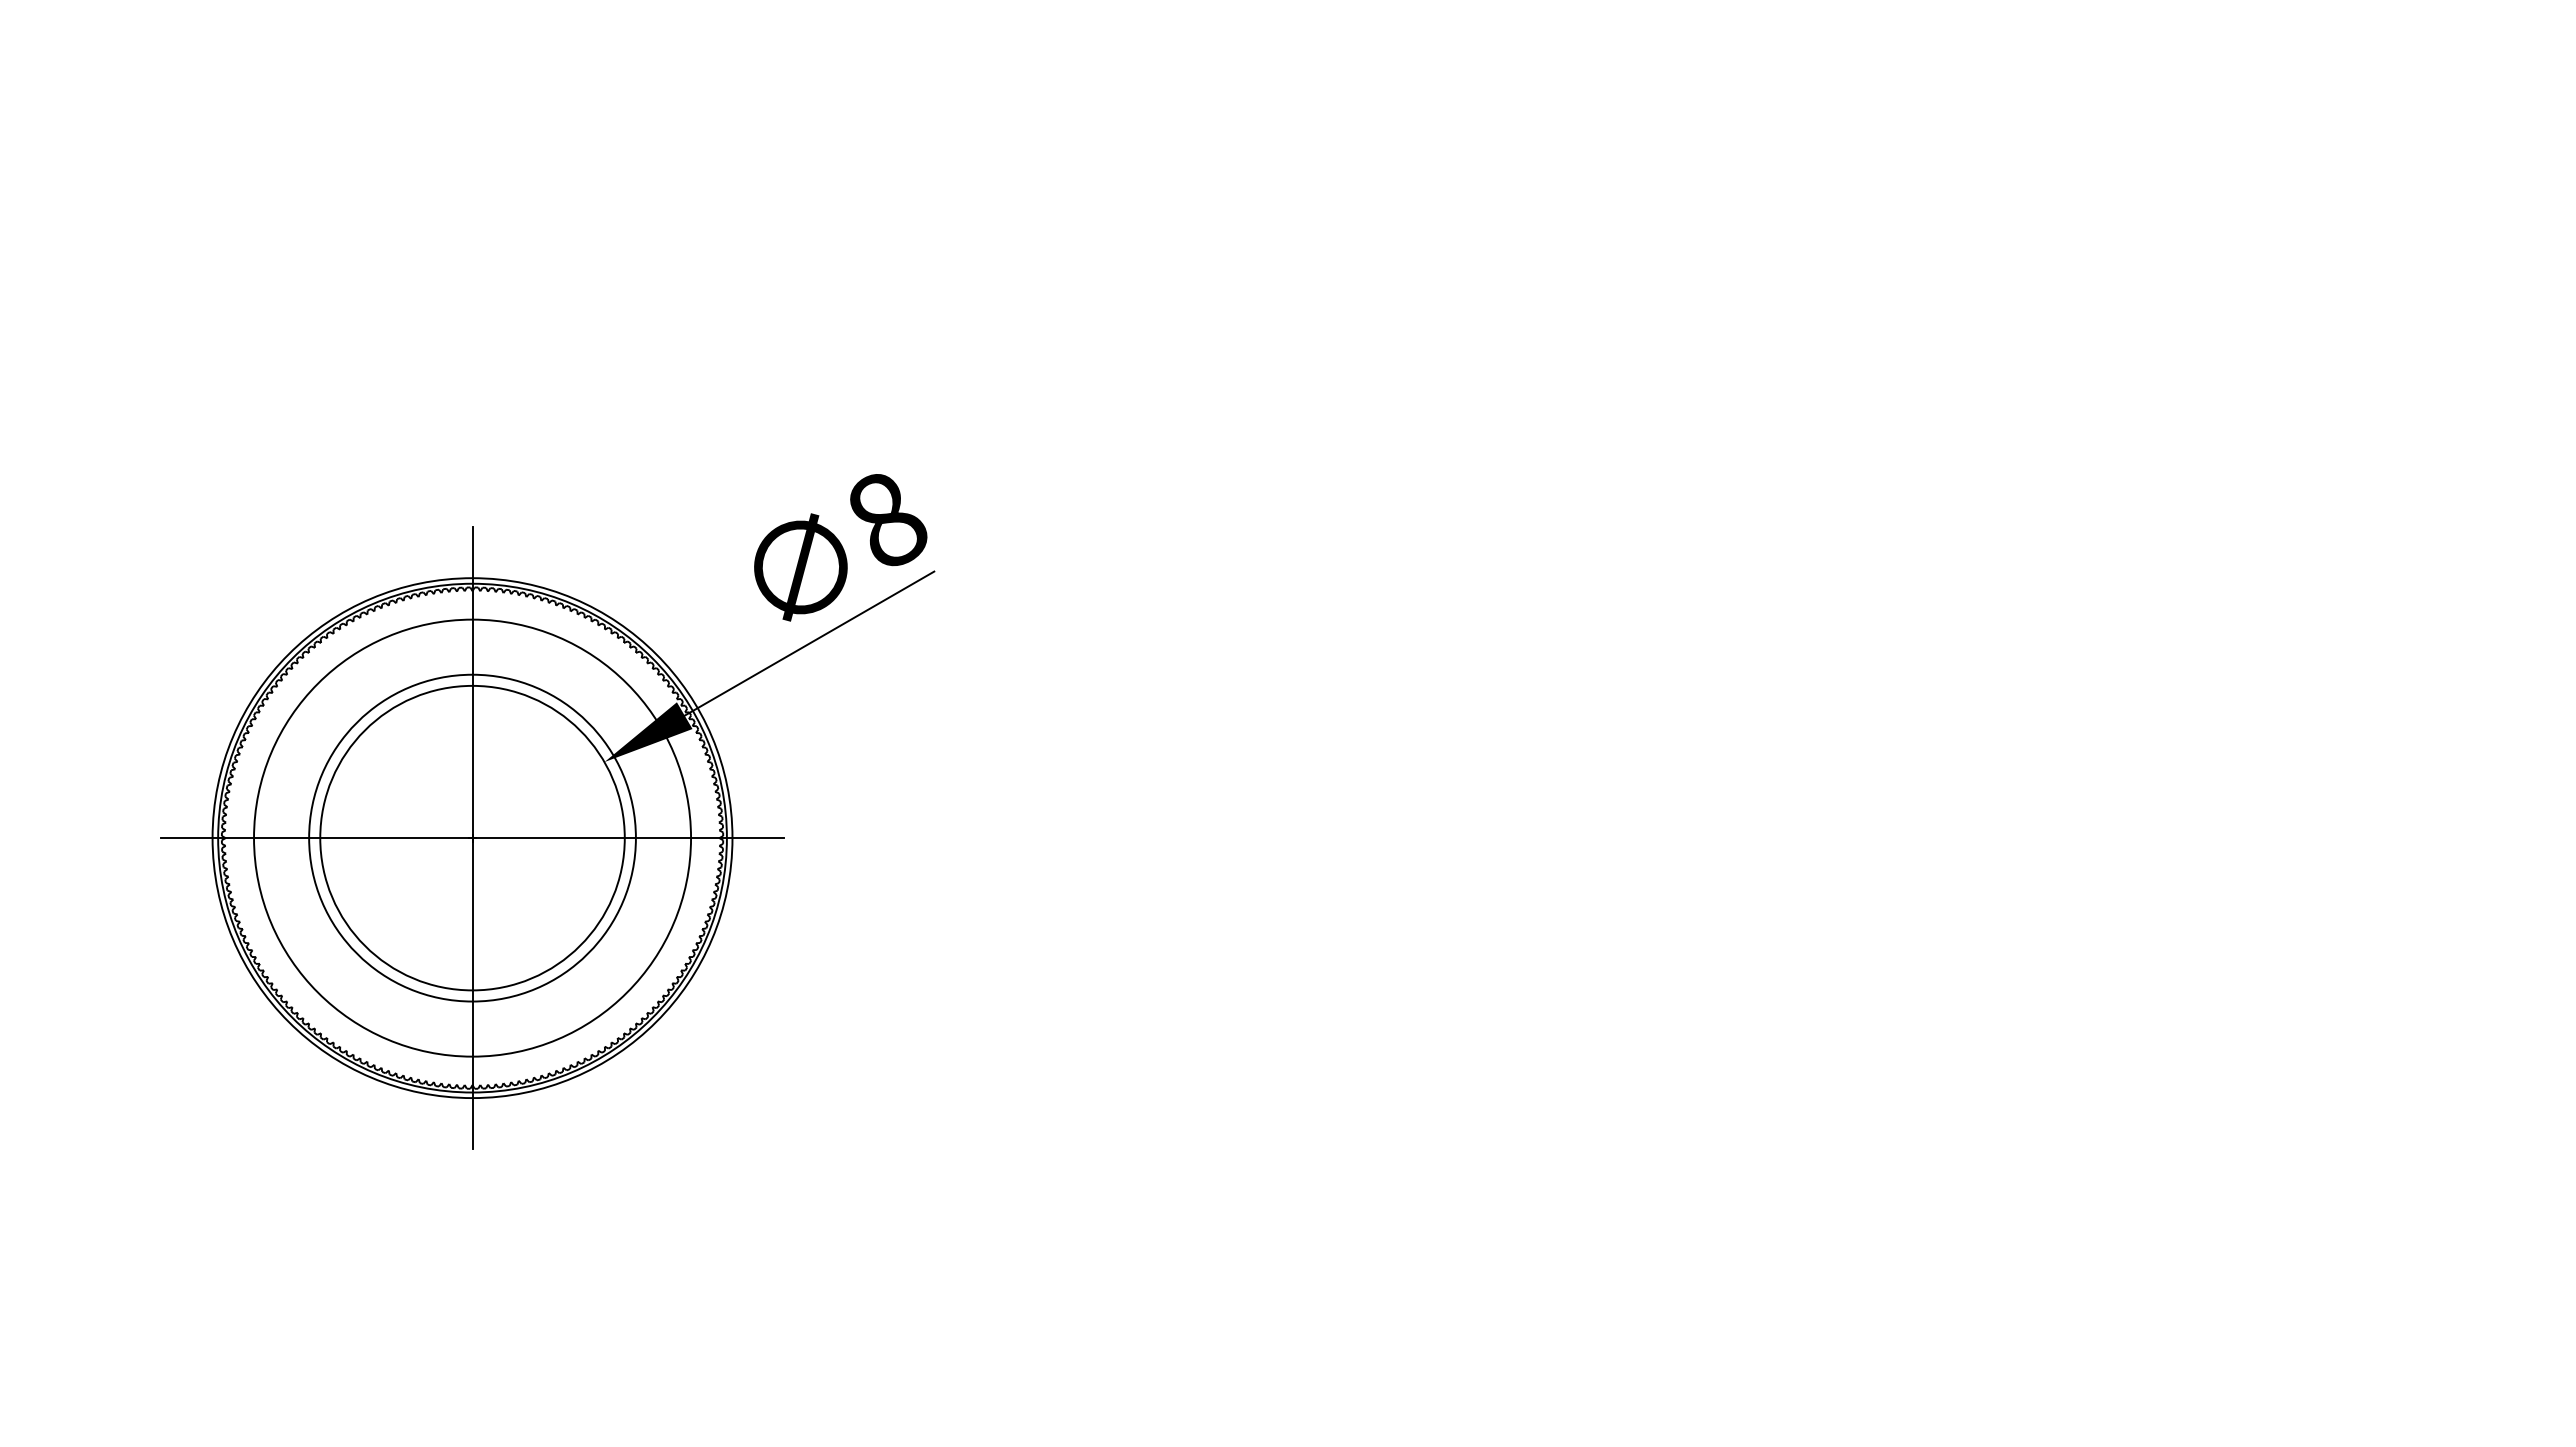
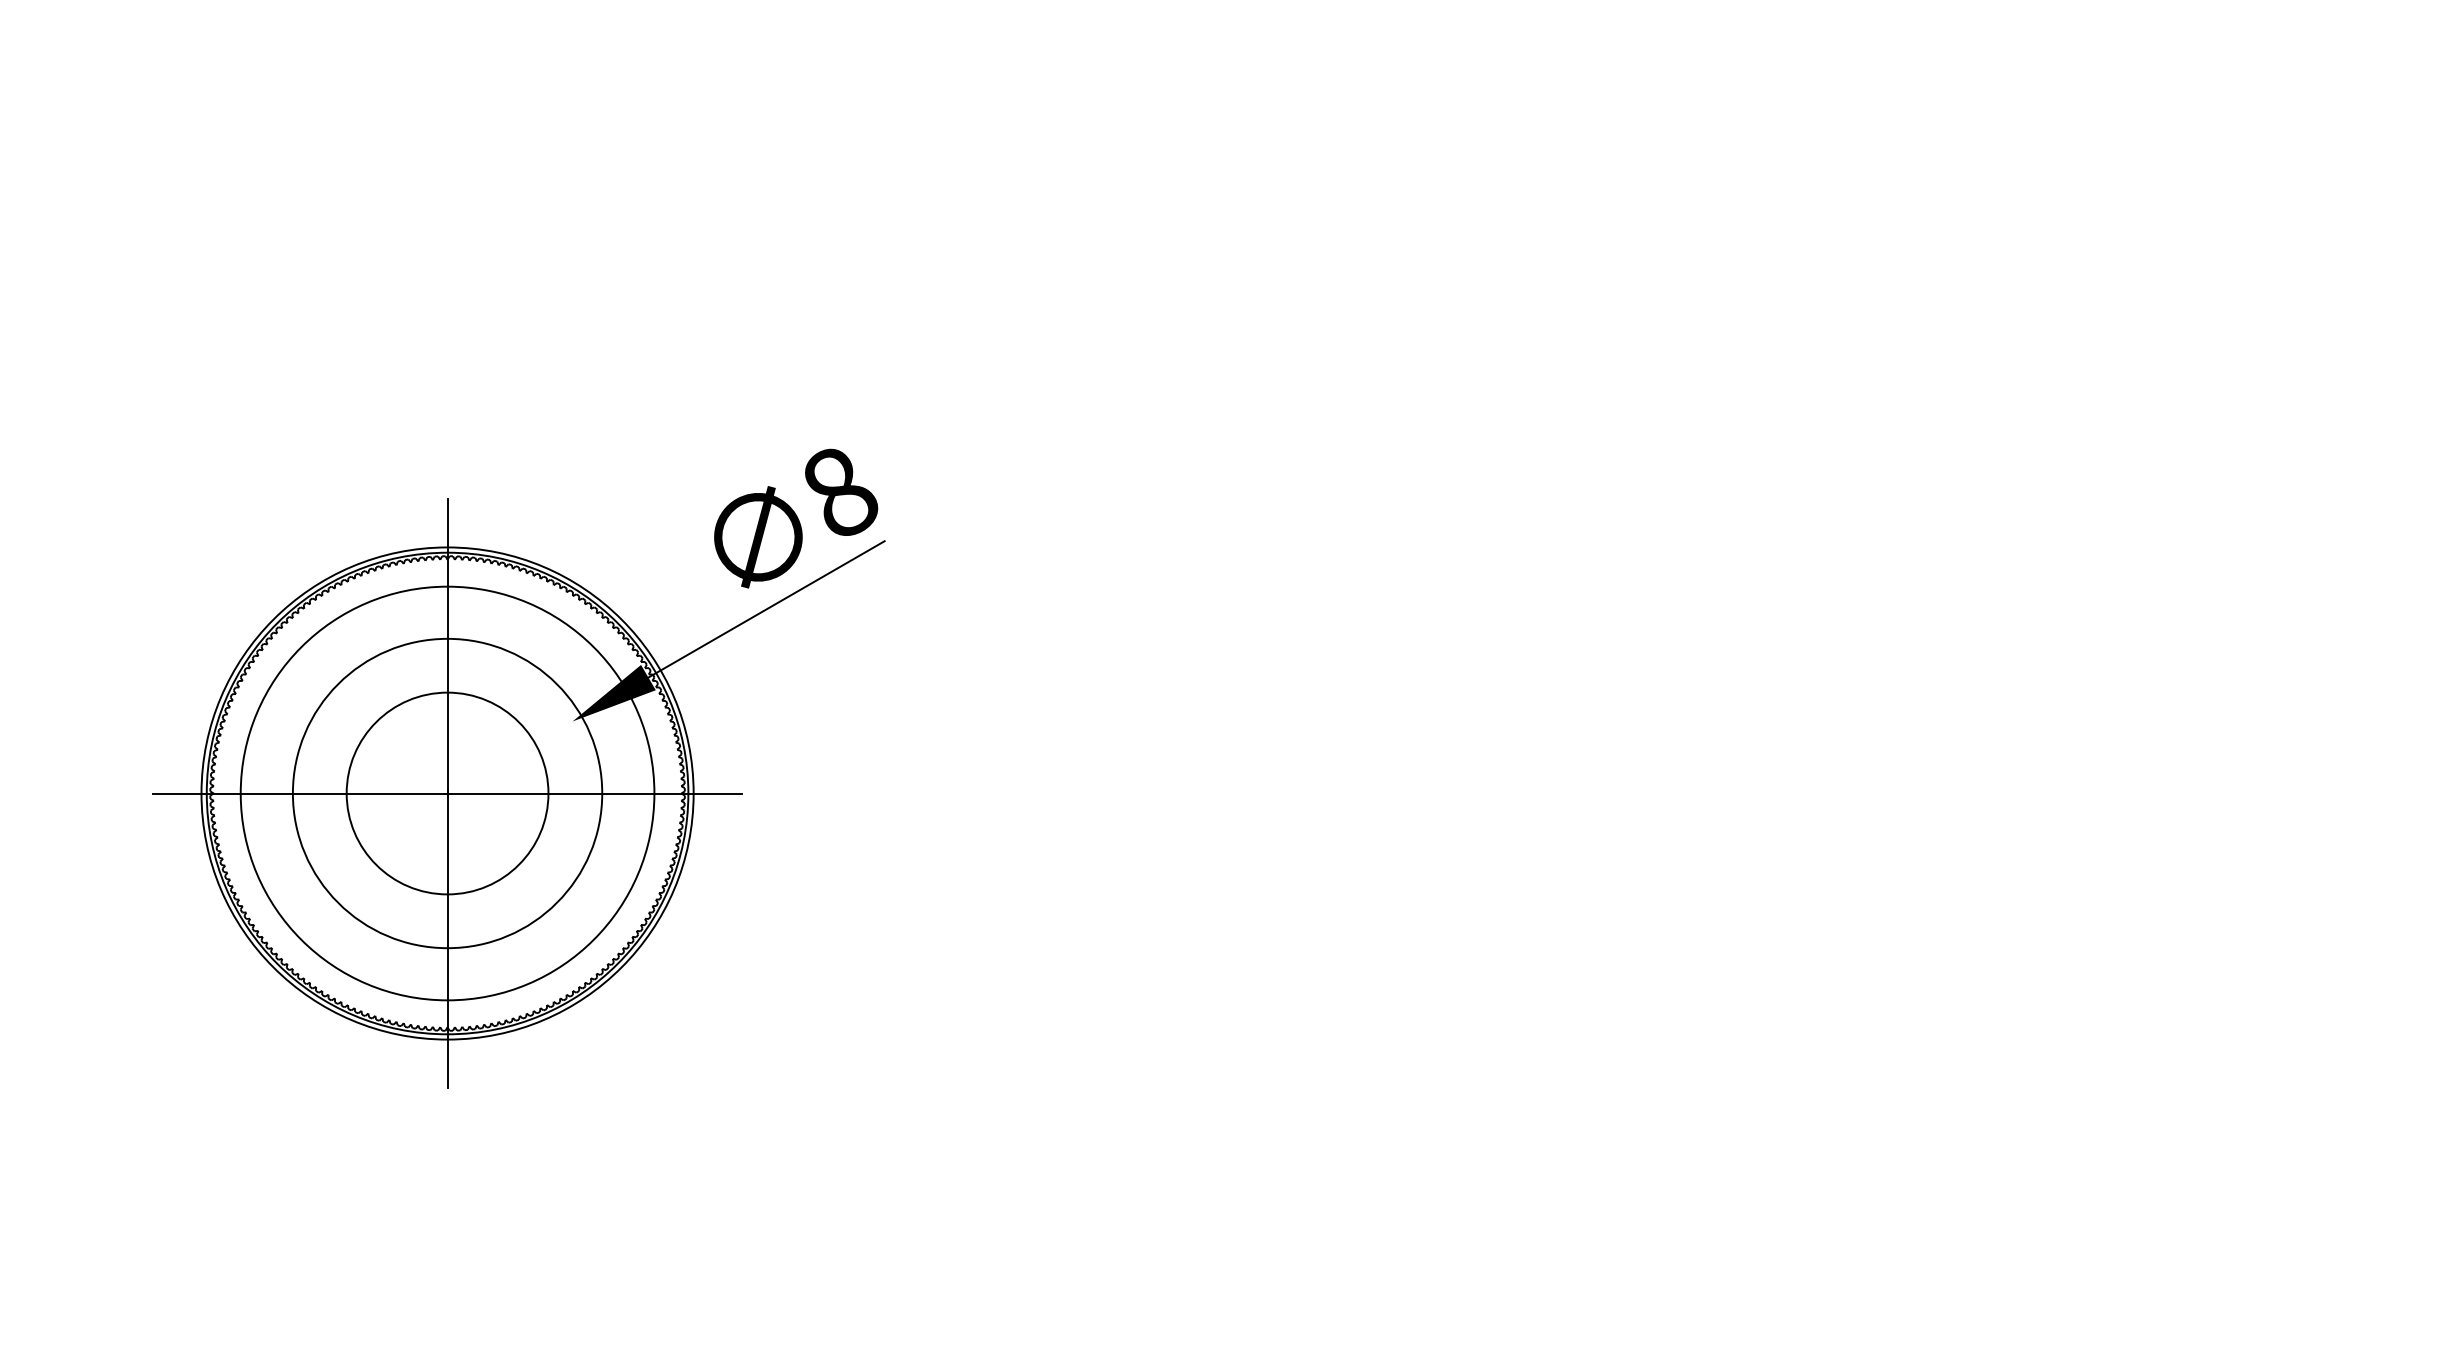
circle: (472, 837) -> (447, 792), size x0.7

